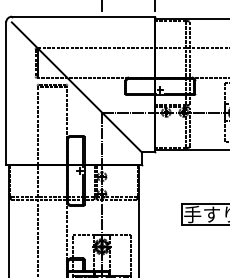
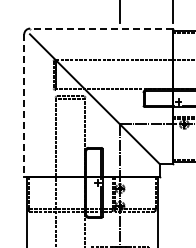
line: (82, 16) -> (100, 28), solid -> dashed
line: (6, 94) -> (24, 106), solid -> dashed

